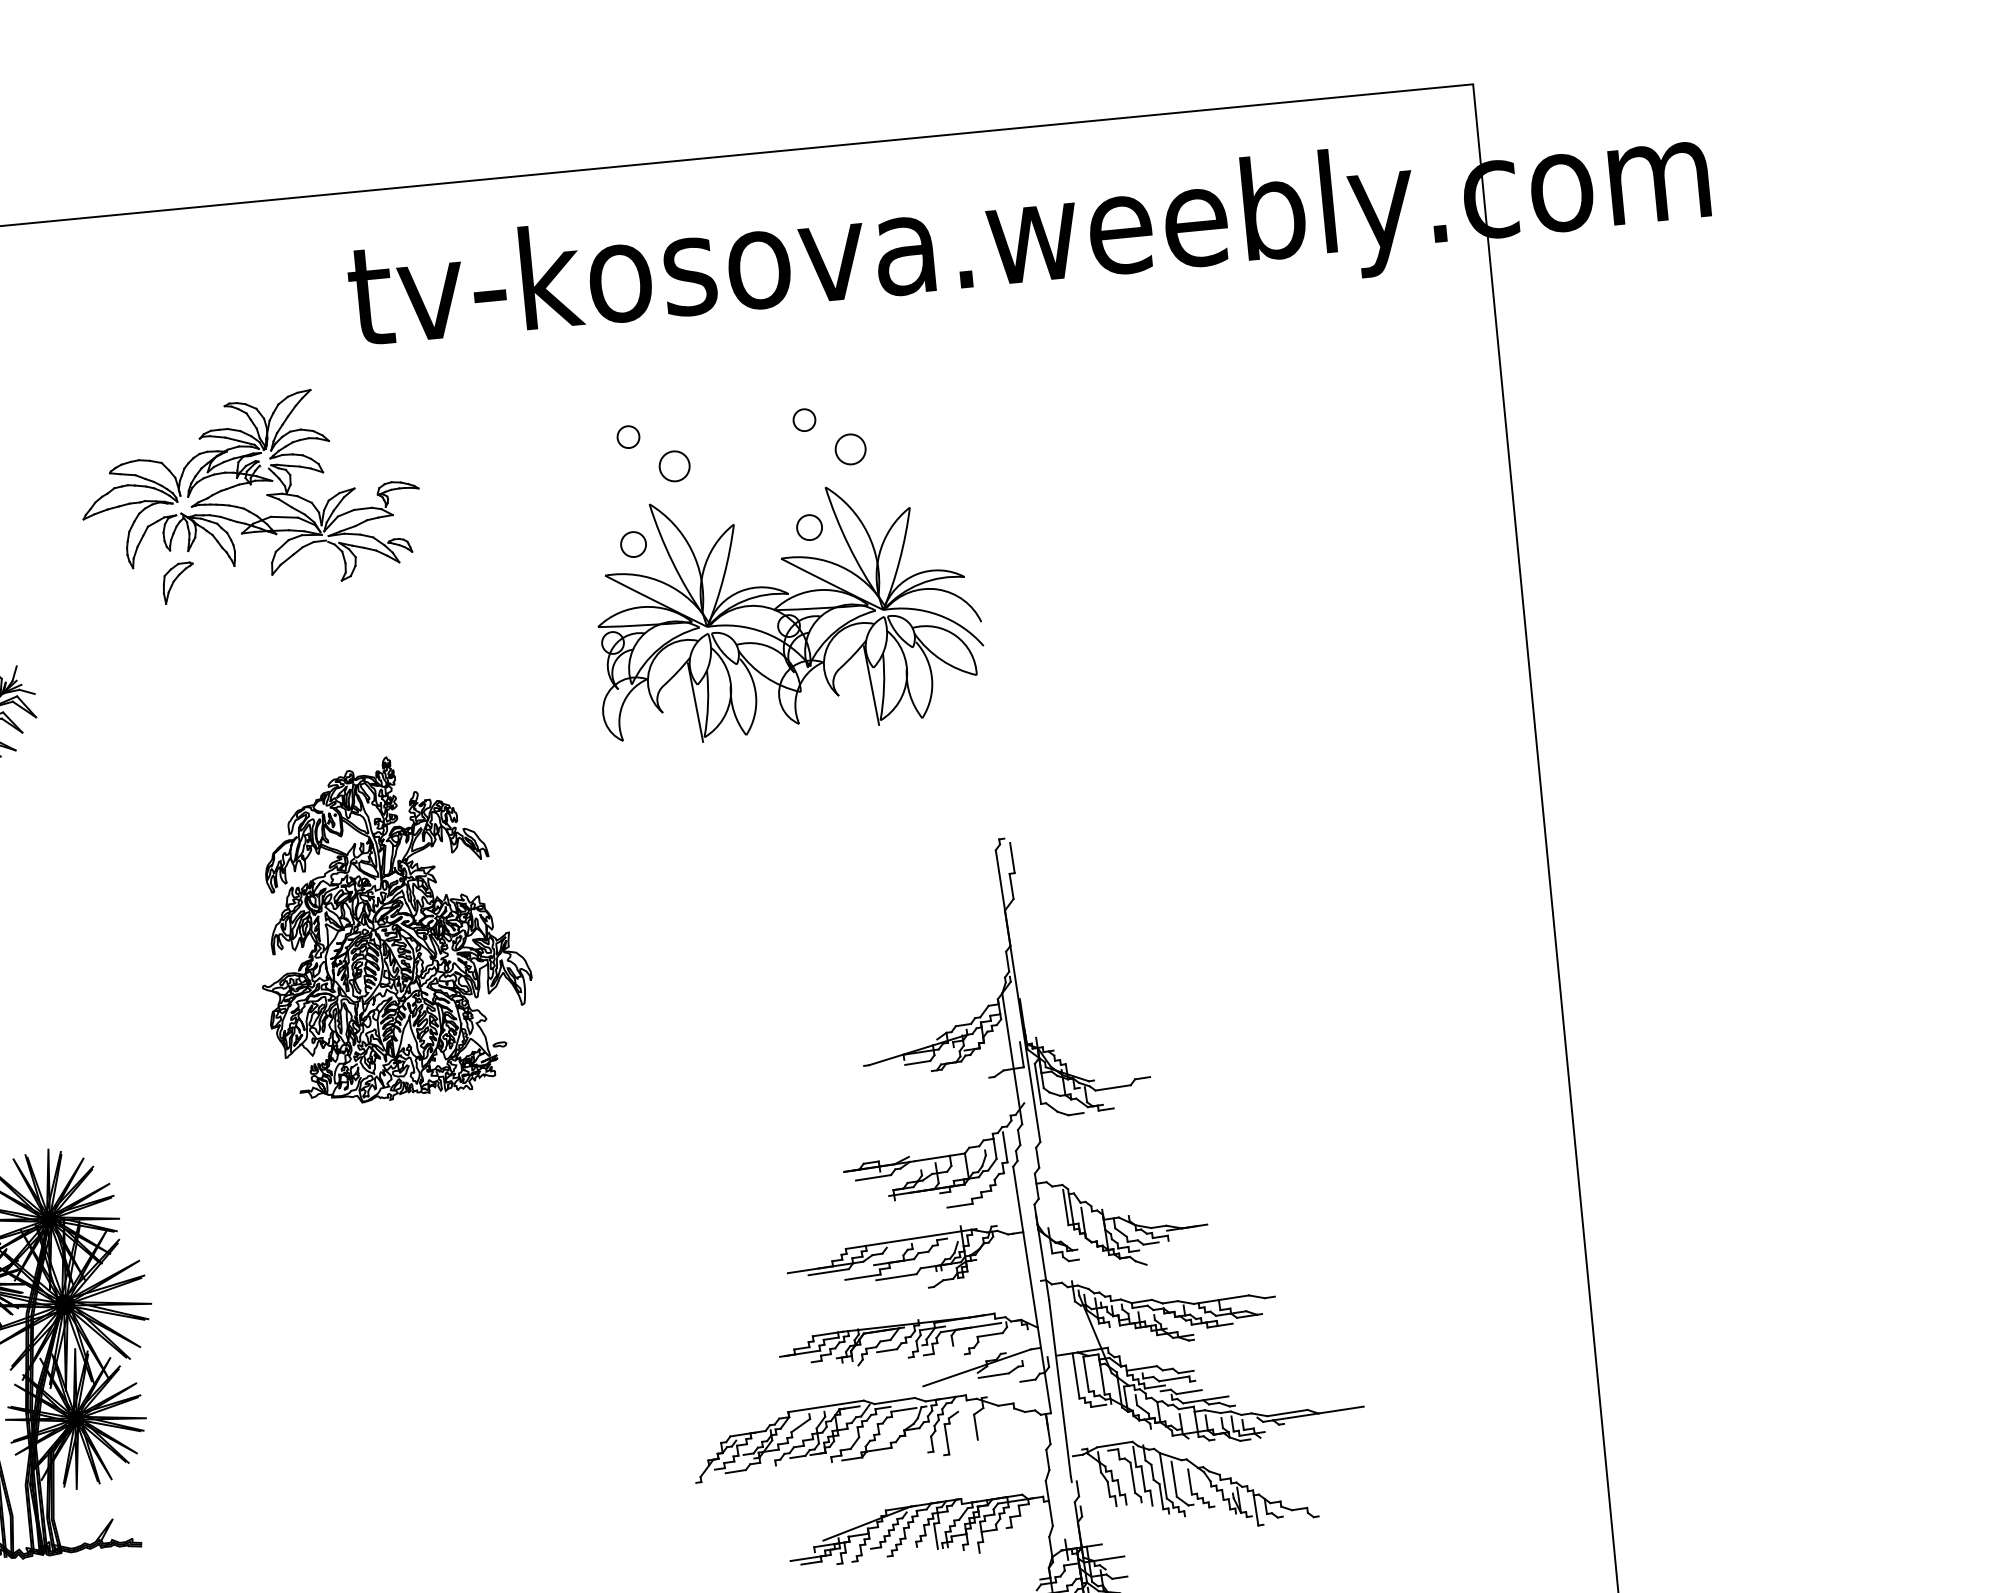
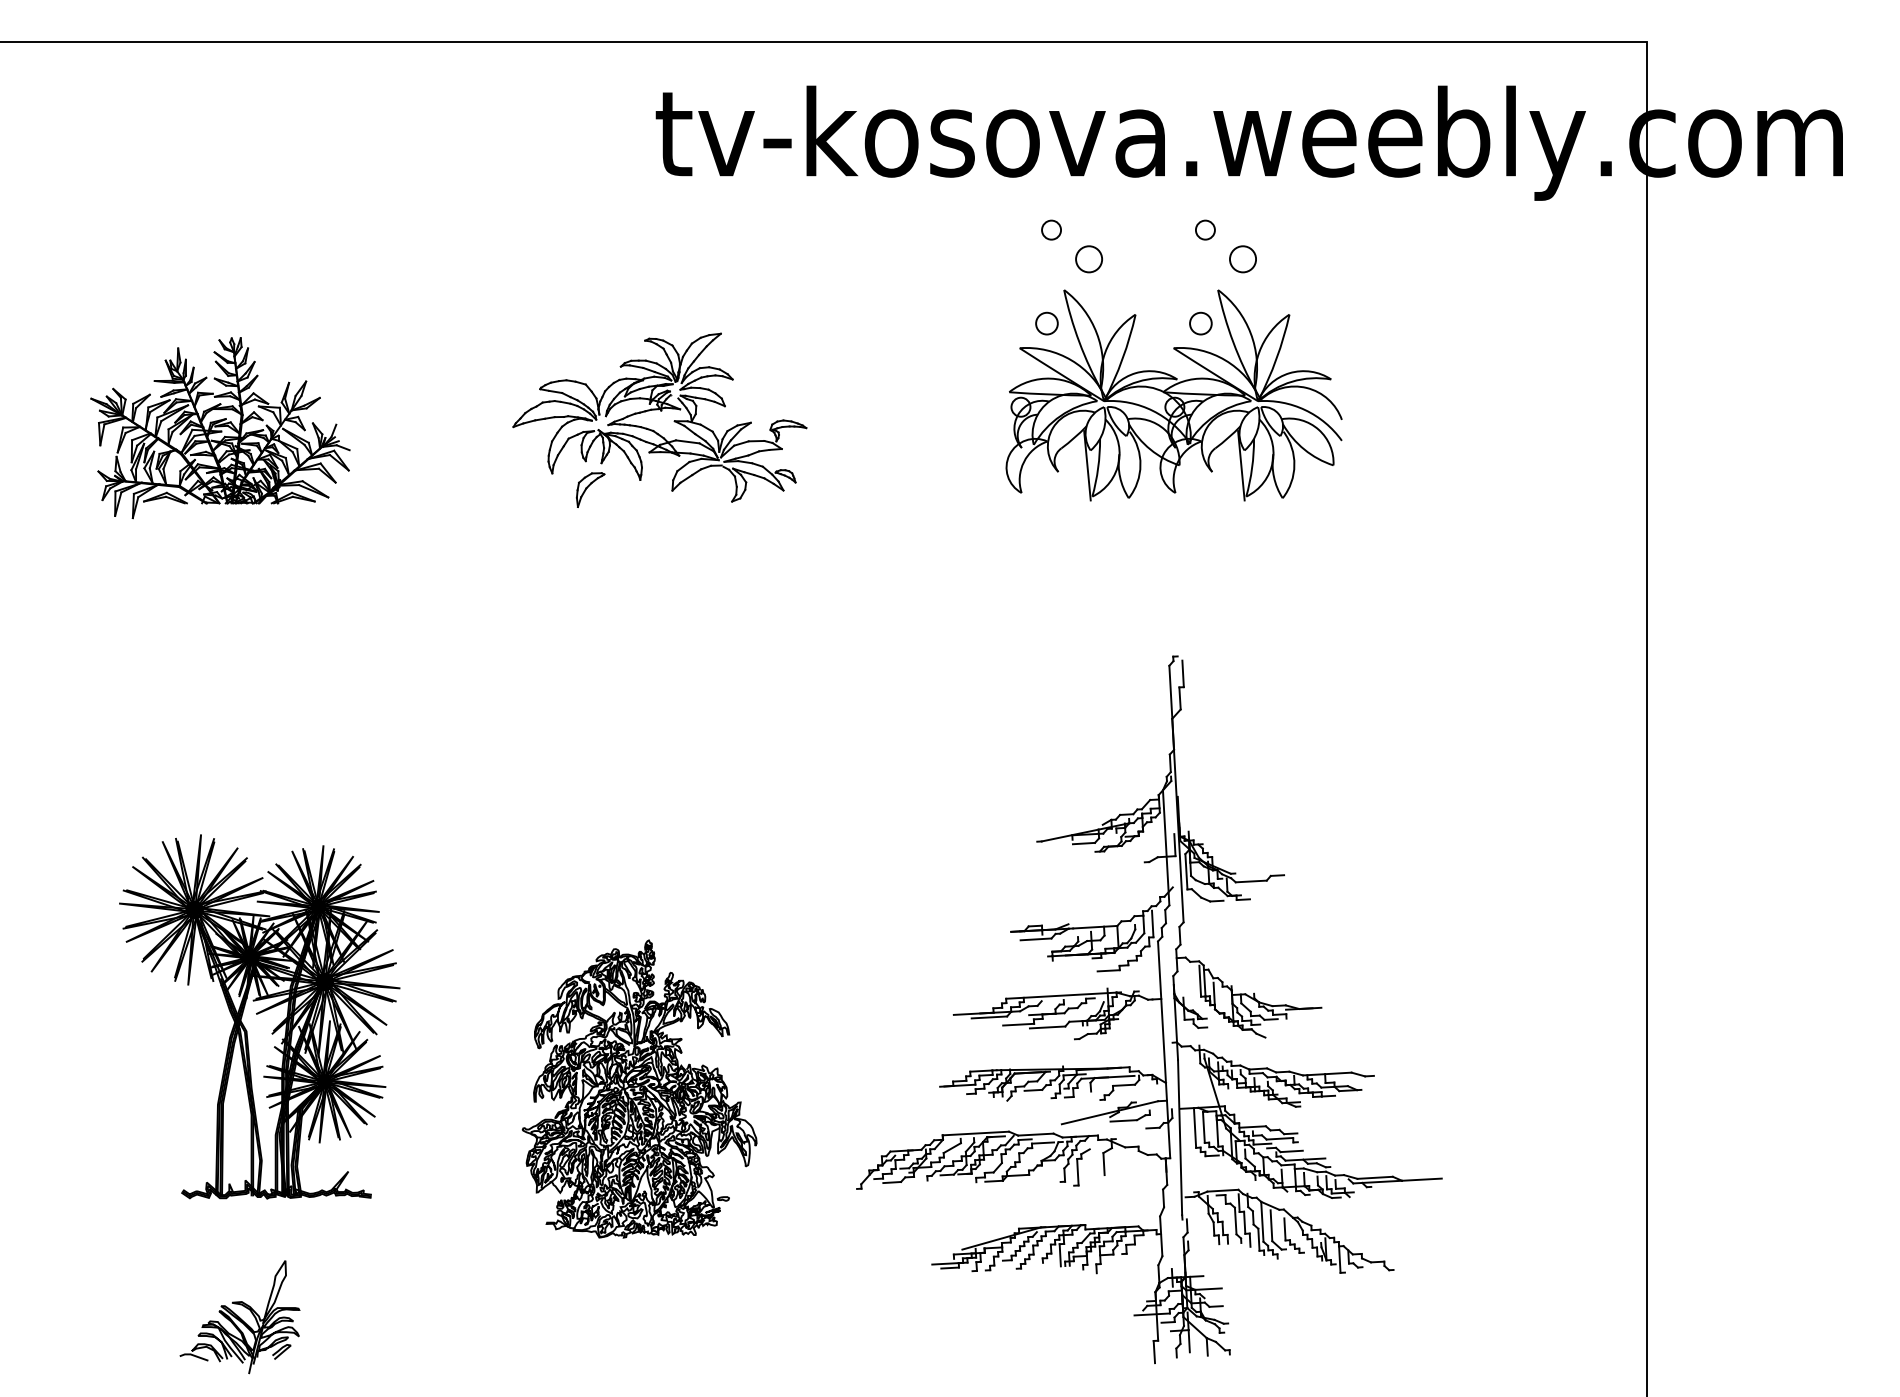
part: (249, 494) -> (659, 419), moved
part: (788, 564) -> (1179, 353), moved
part: (391, 927) -> (639, 1088), moved

